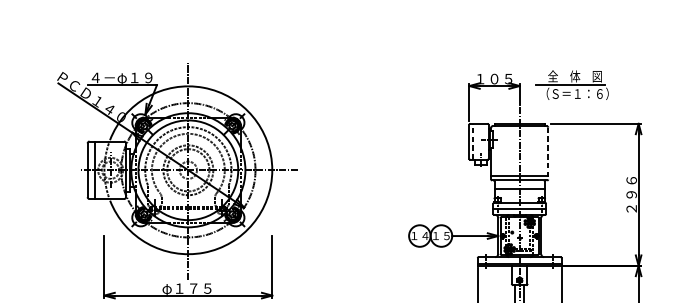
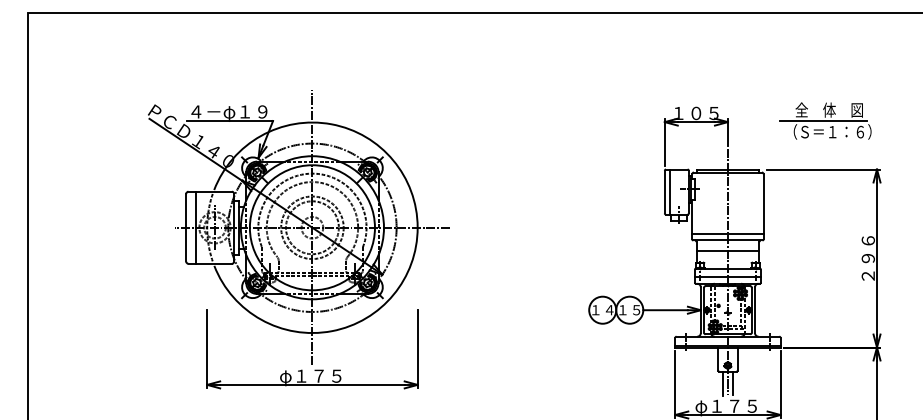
part: (572, 84) -> (825, 120), moved
line: (473, 142) -> (669, 192), dashed -> solid
line: (548, 154) -> (763, 207), dashed -> solid

